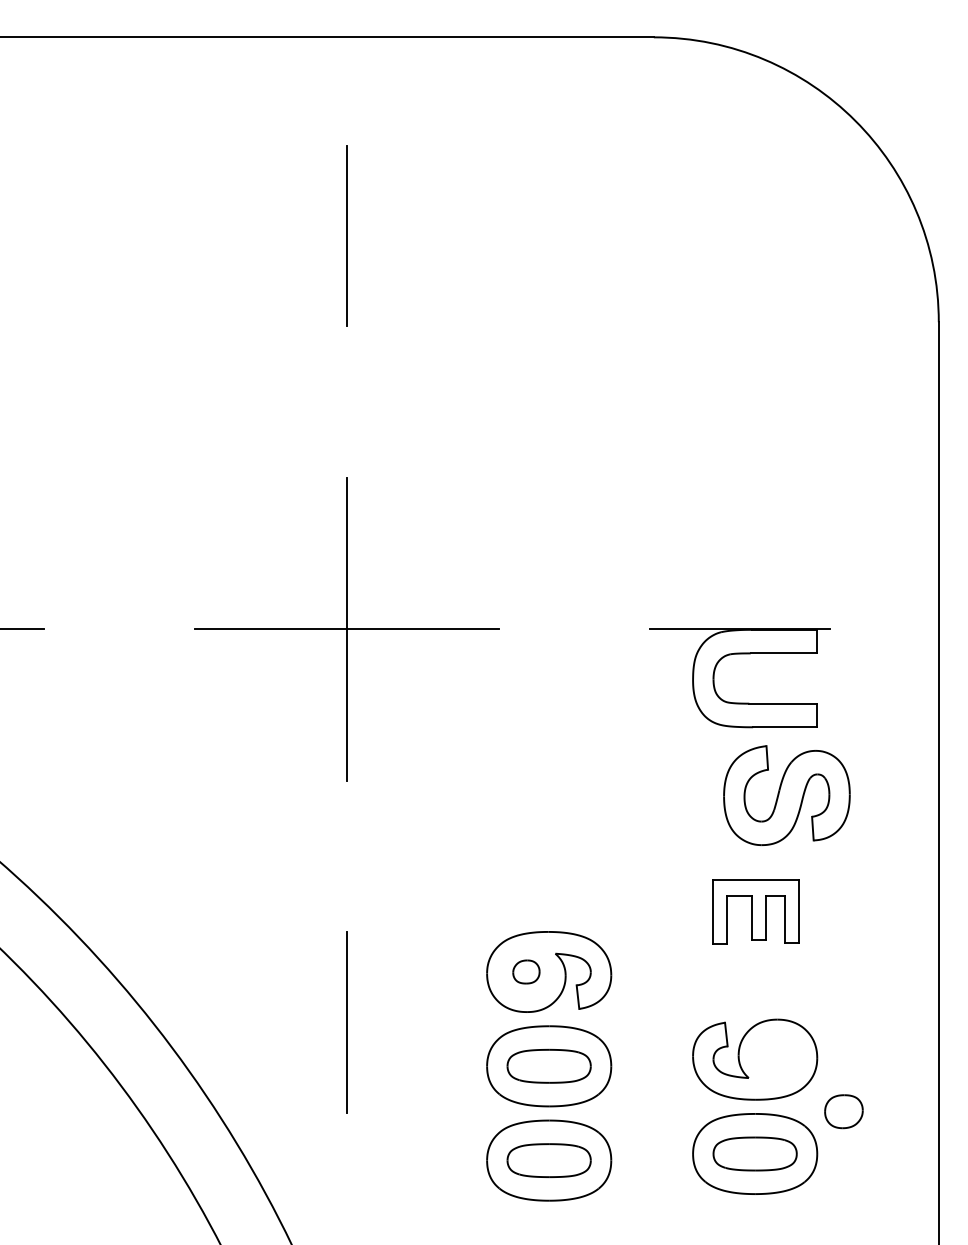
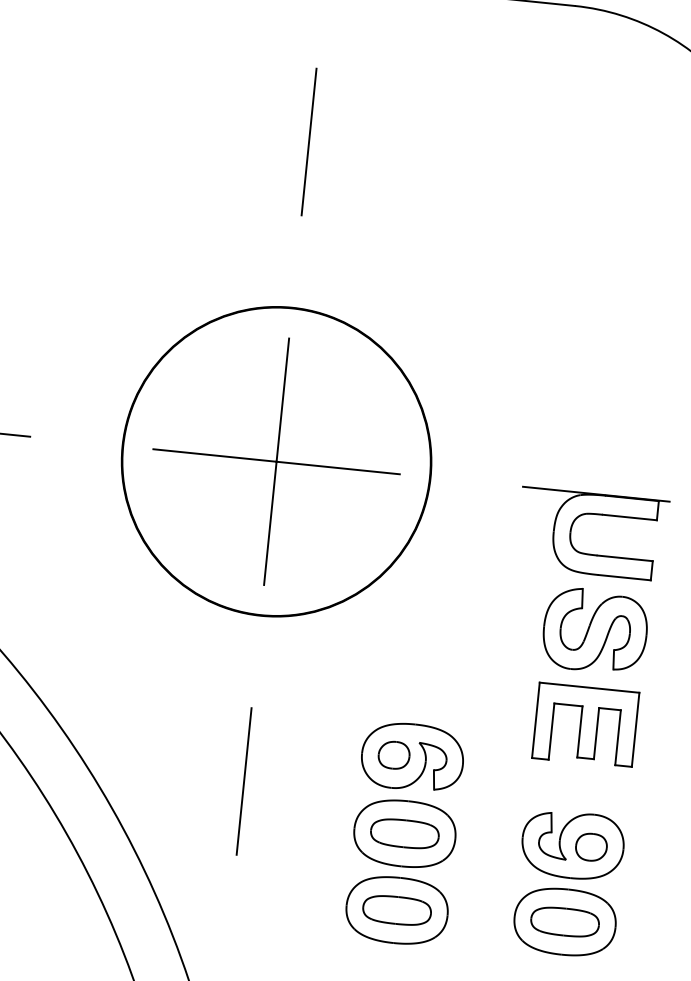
part: (346, 628) -> (276, 461), added
part: (786, 795) -> (594, 630), moved
part: (755, 911) -> (585, 724), size x1.43
part: (526, 971) -> (394, 754), size x1.43
part: (843, 1111) -> (591, 847), moved

